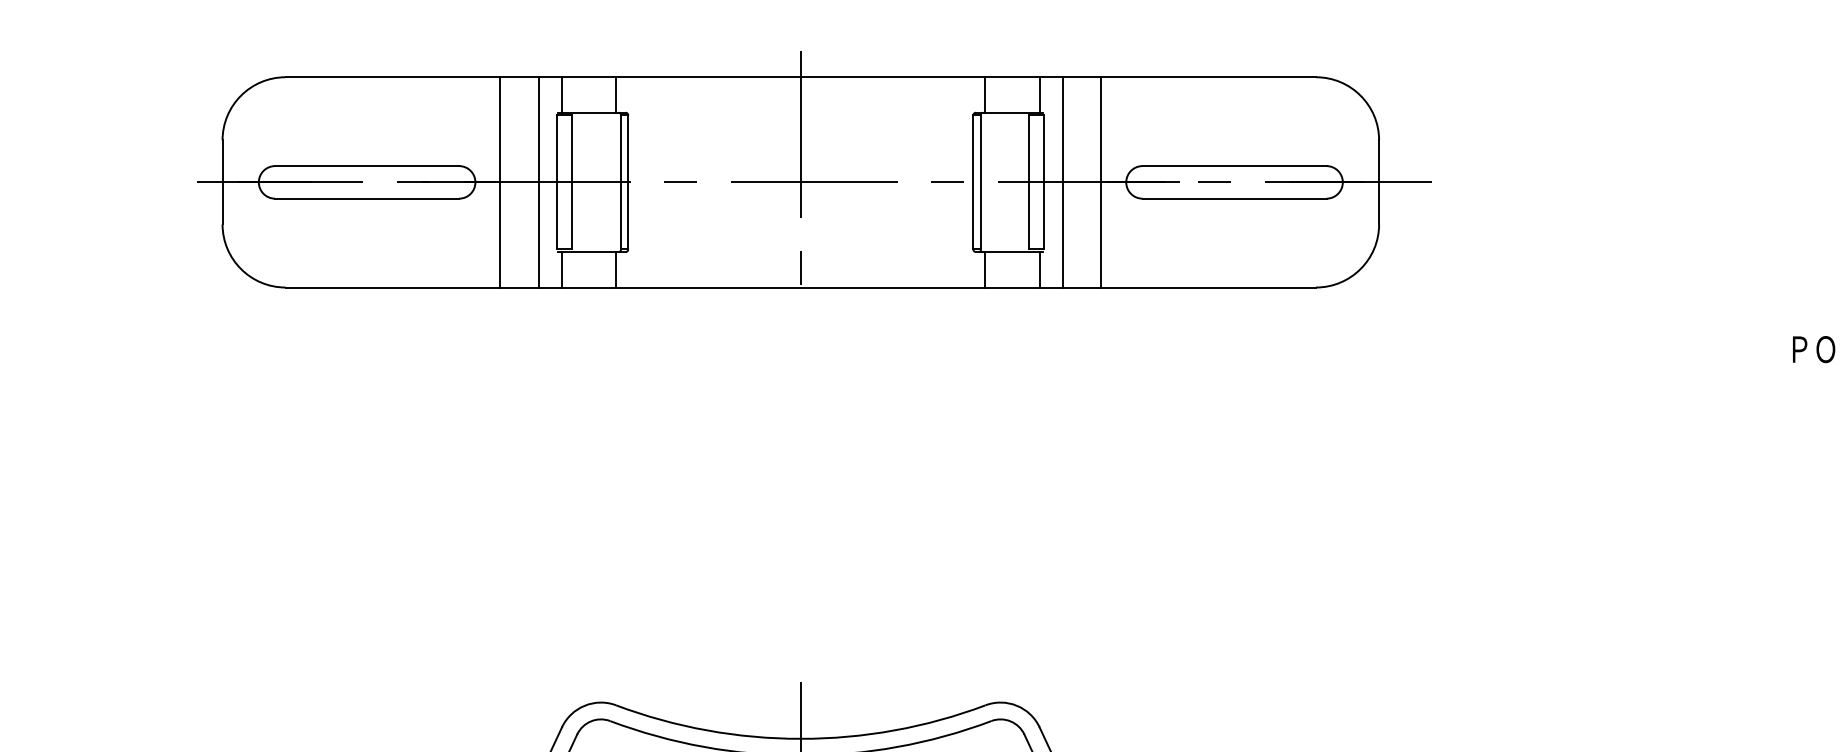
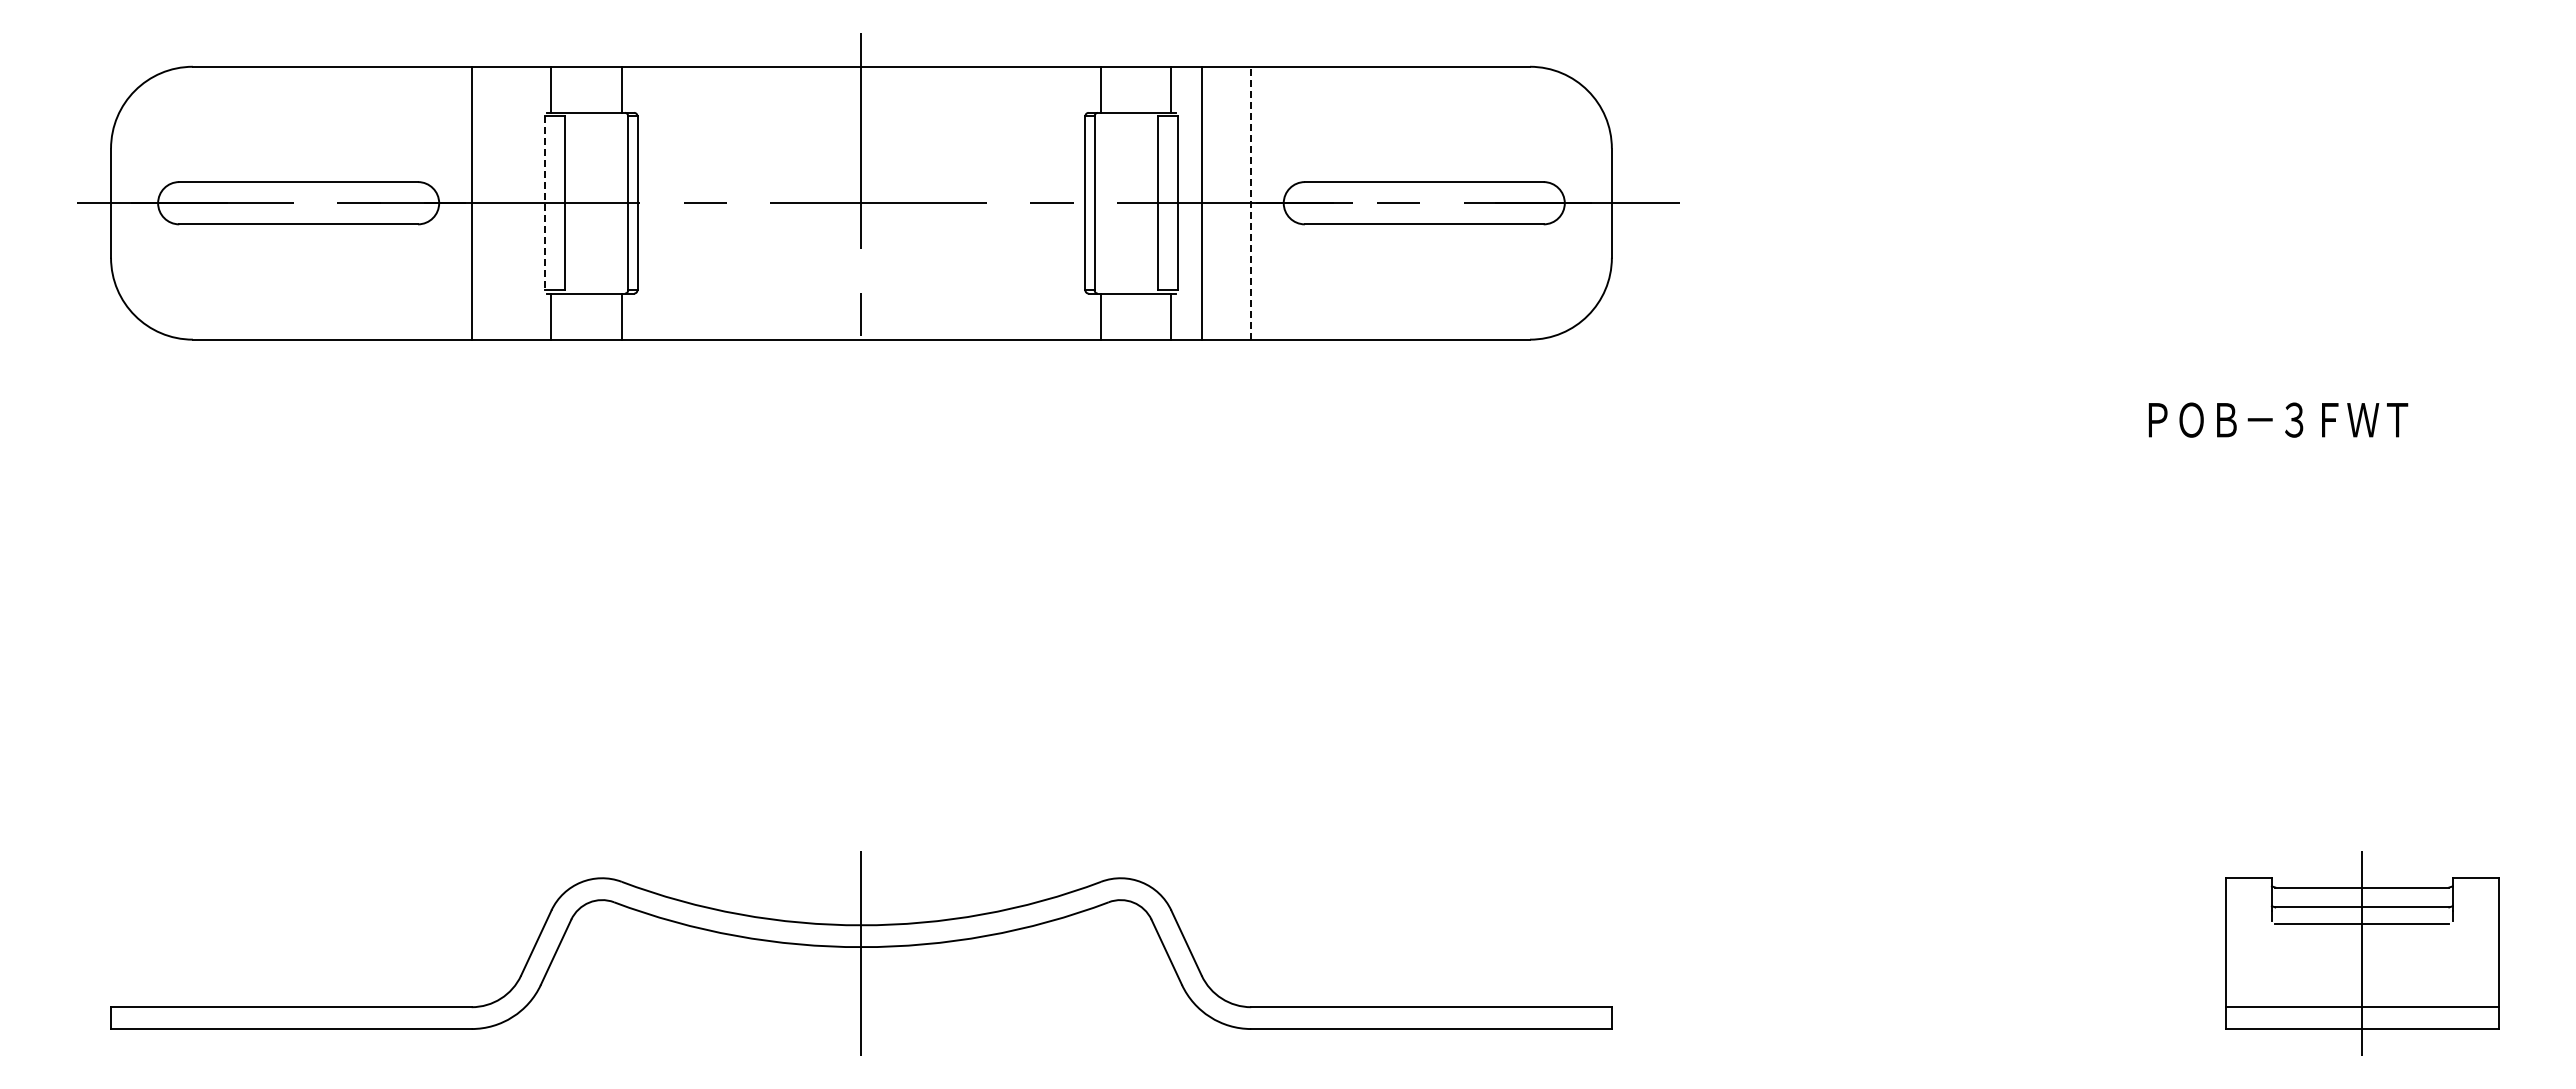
line: (538, 181) -> (521, 202), removed
line: (1101, 181) -> (1251, 202), solid -> dashed
line: (557, 182) -> (545, 203), solid -> dashed

